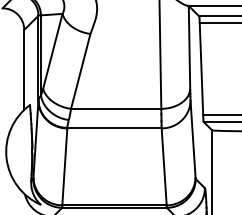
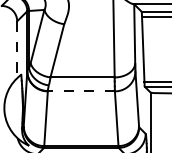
line: (24, 70) -> (17, 50), solid -> dashed
line: (114, 128) -> (81, 91), solid -> dashed

